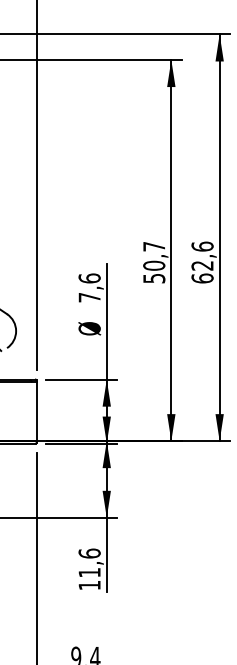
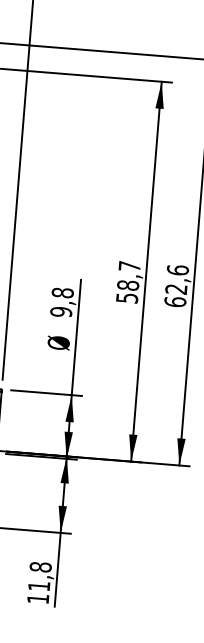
text: (154, 265) -> (128, 285), 50,7 -> 58,7
text: (89, 287) -> (61, 301), 7,6 -> 9,8
text: (89, 553) -> (40, 567), 11,6 -> 11,8

